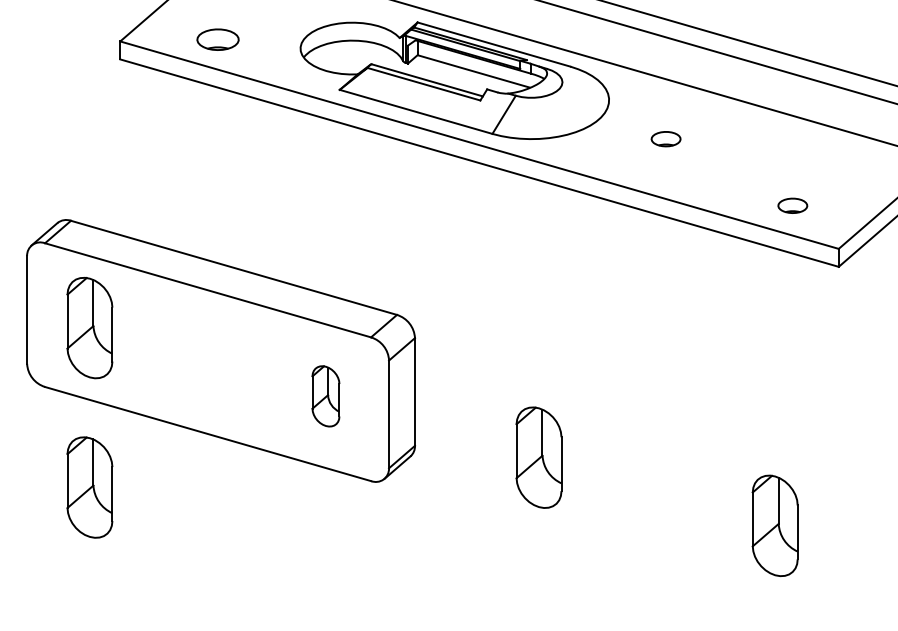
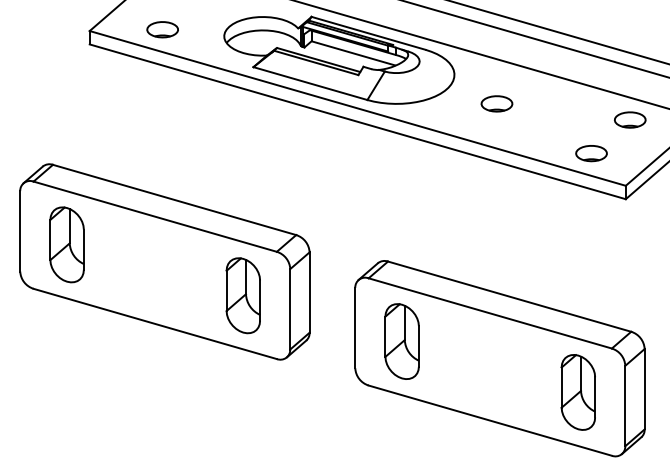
part: (665, 138) -> (496, 103), size x1.43
part: (845, 160) -> (630, 119), added
part: (792, 205) -> (591, 153), size x1.43
part: (325, 395) -> (242, 295), size x1.67
part: (669, 480) -> (499, 358), added
part: (89, 487) -> (66, 363), removed

